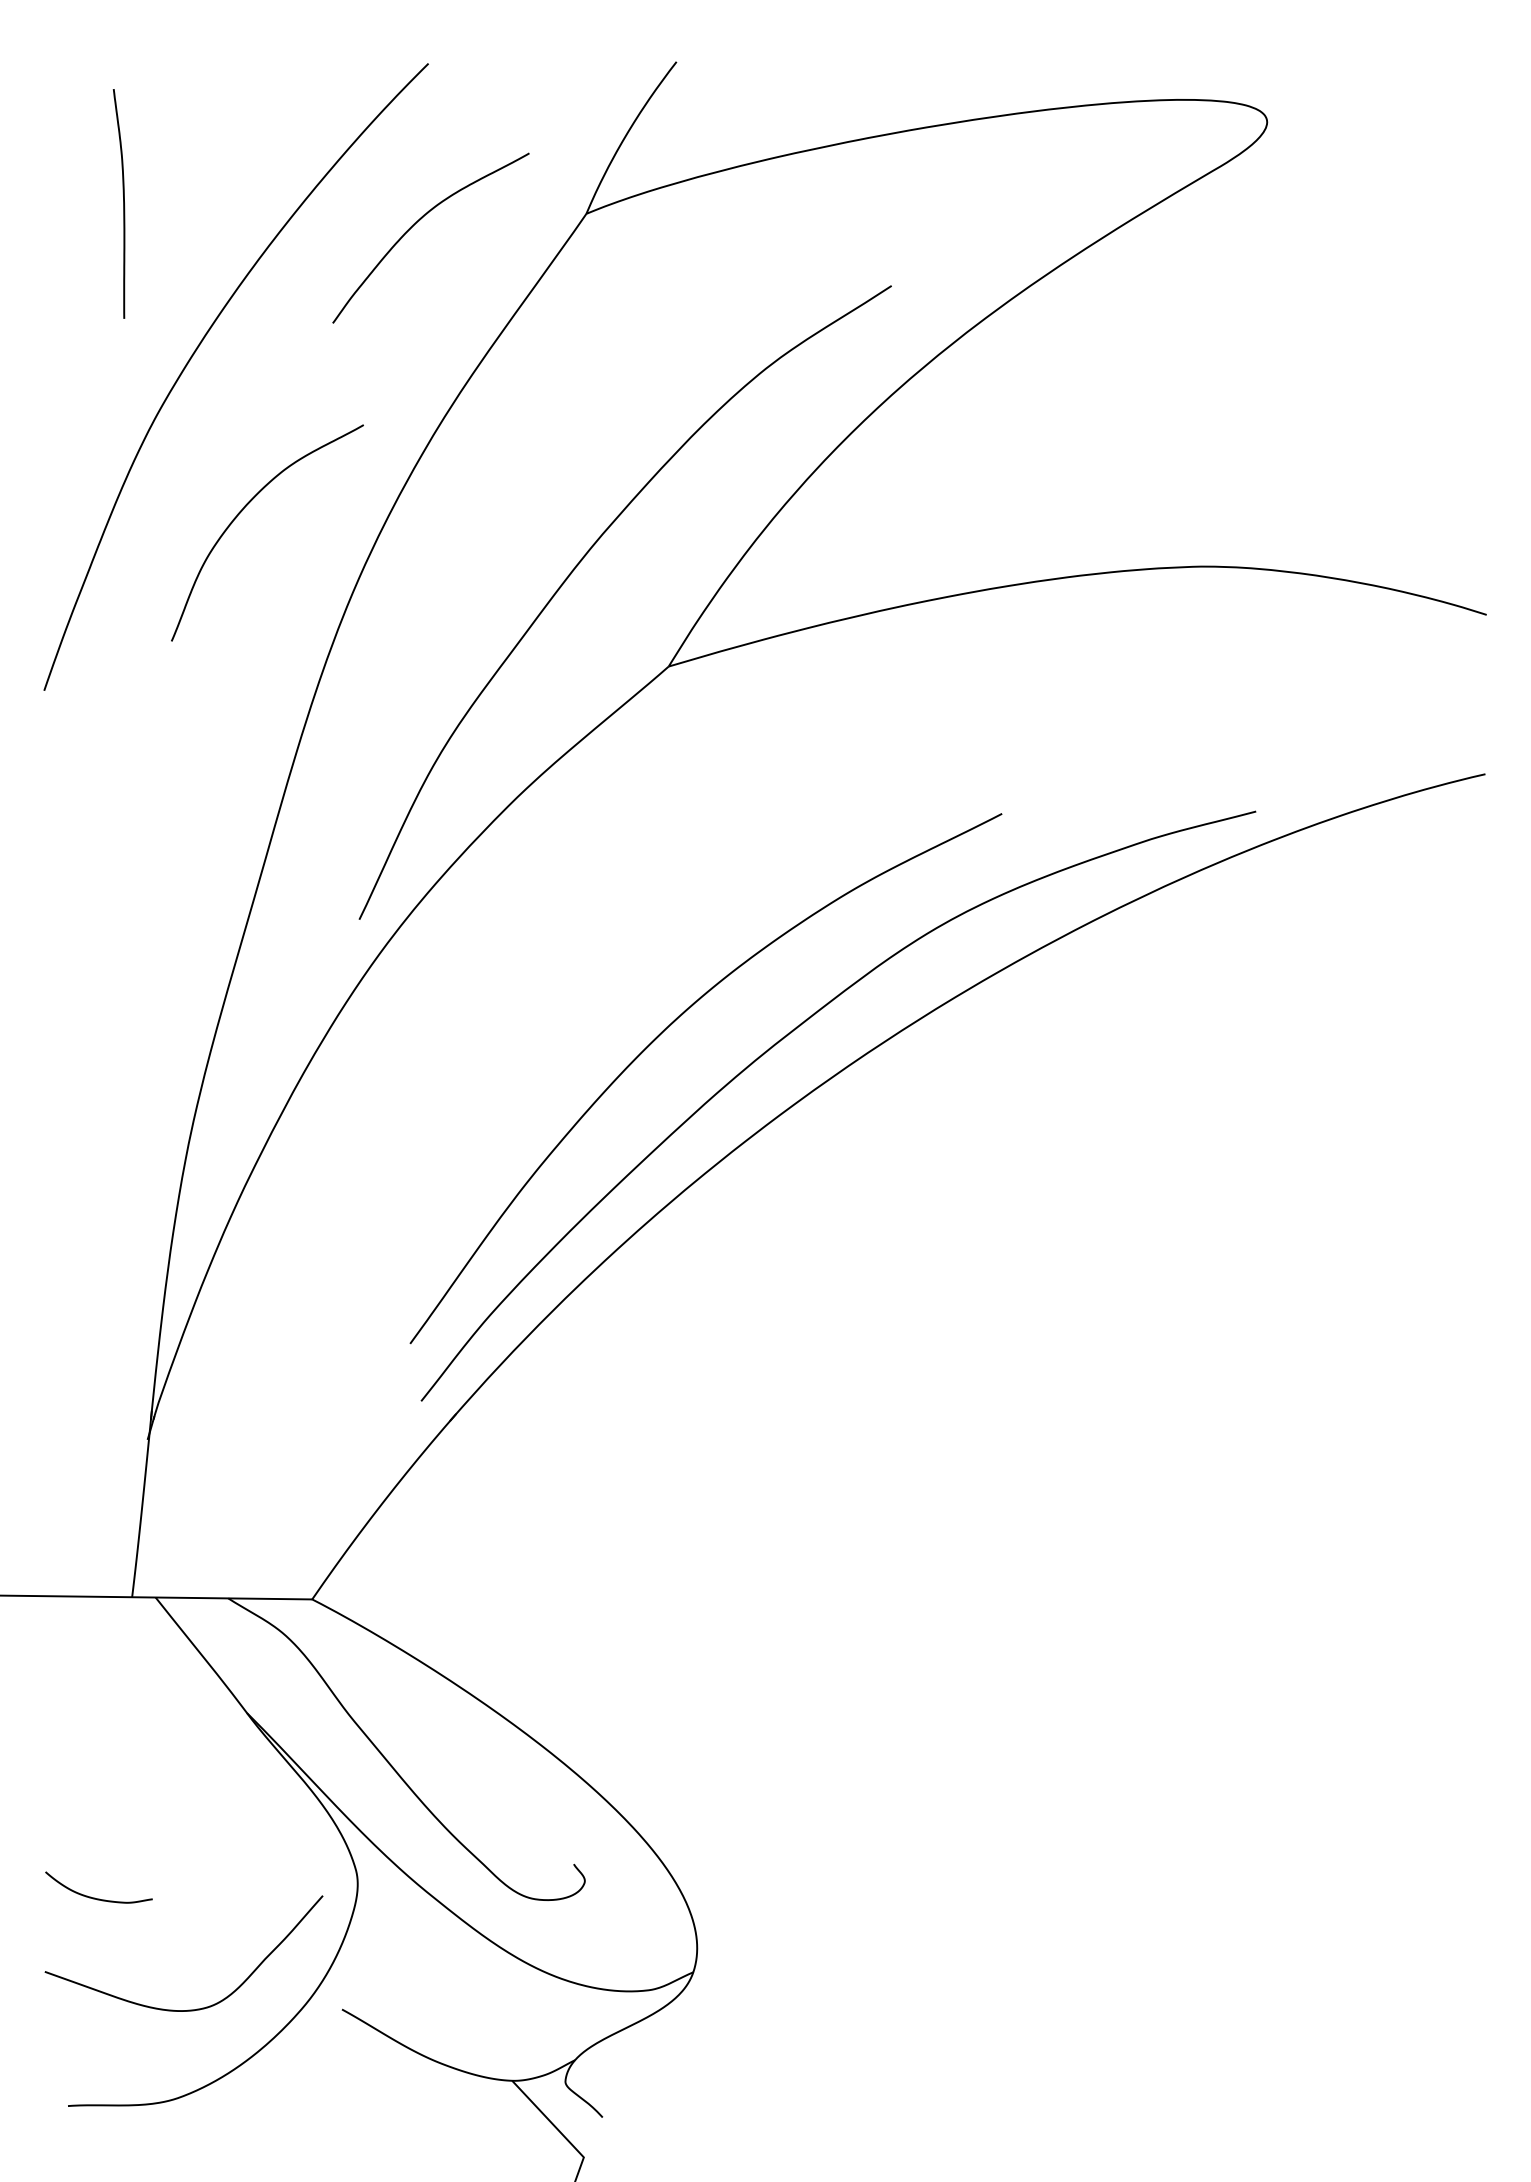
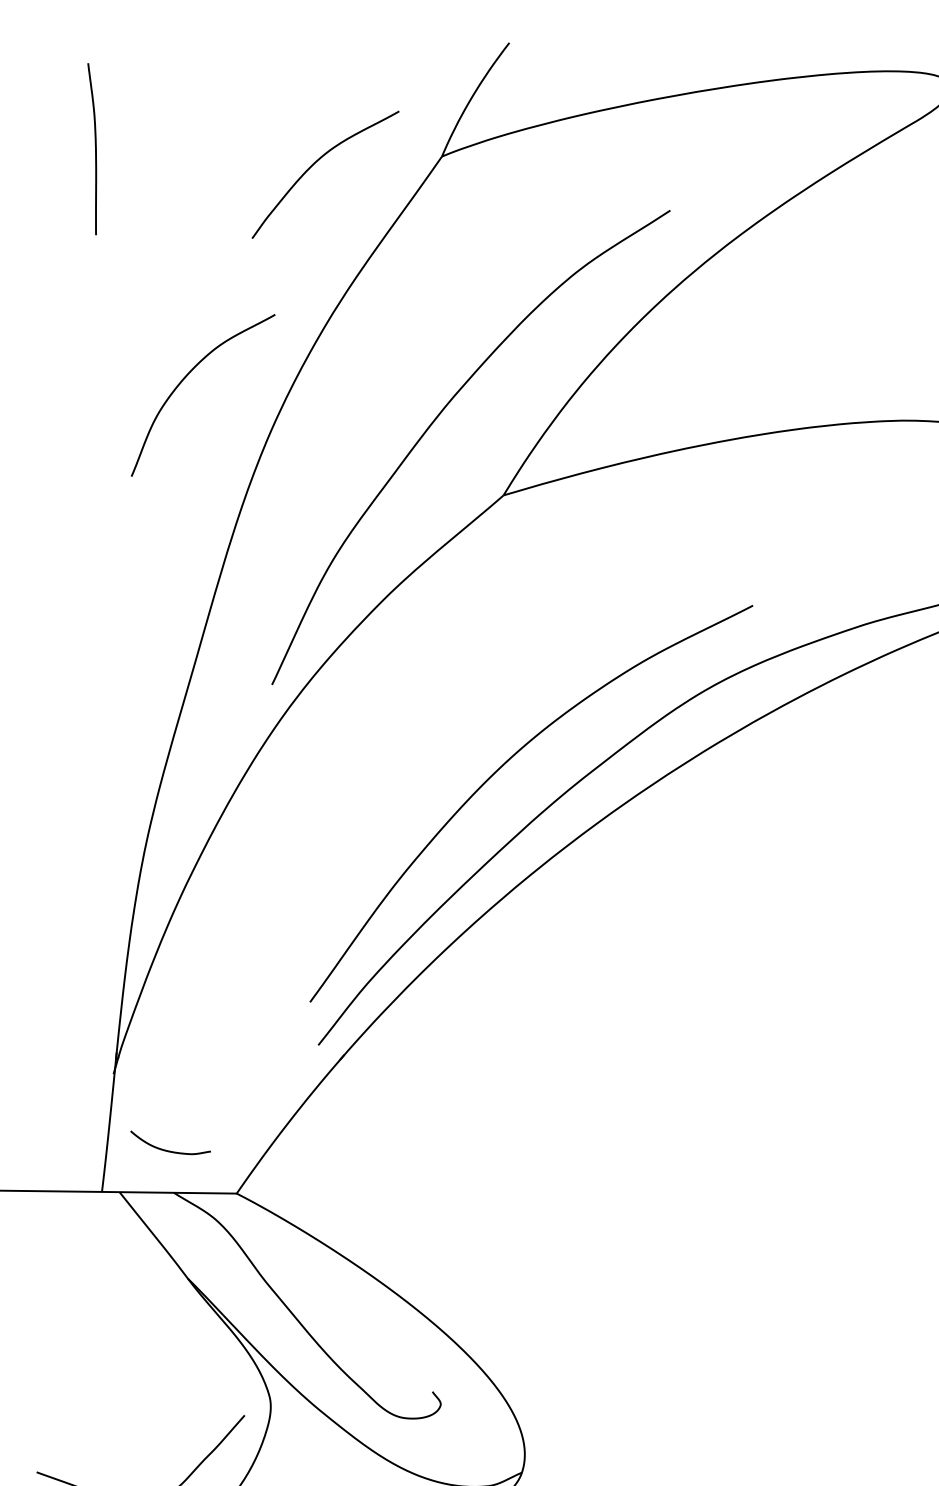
curve: (196, 351) -> (150, 259), removed
curve: (95, 1897) -> (168, 1150), moved

